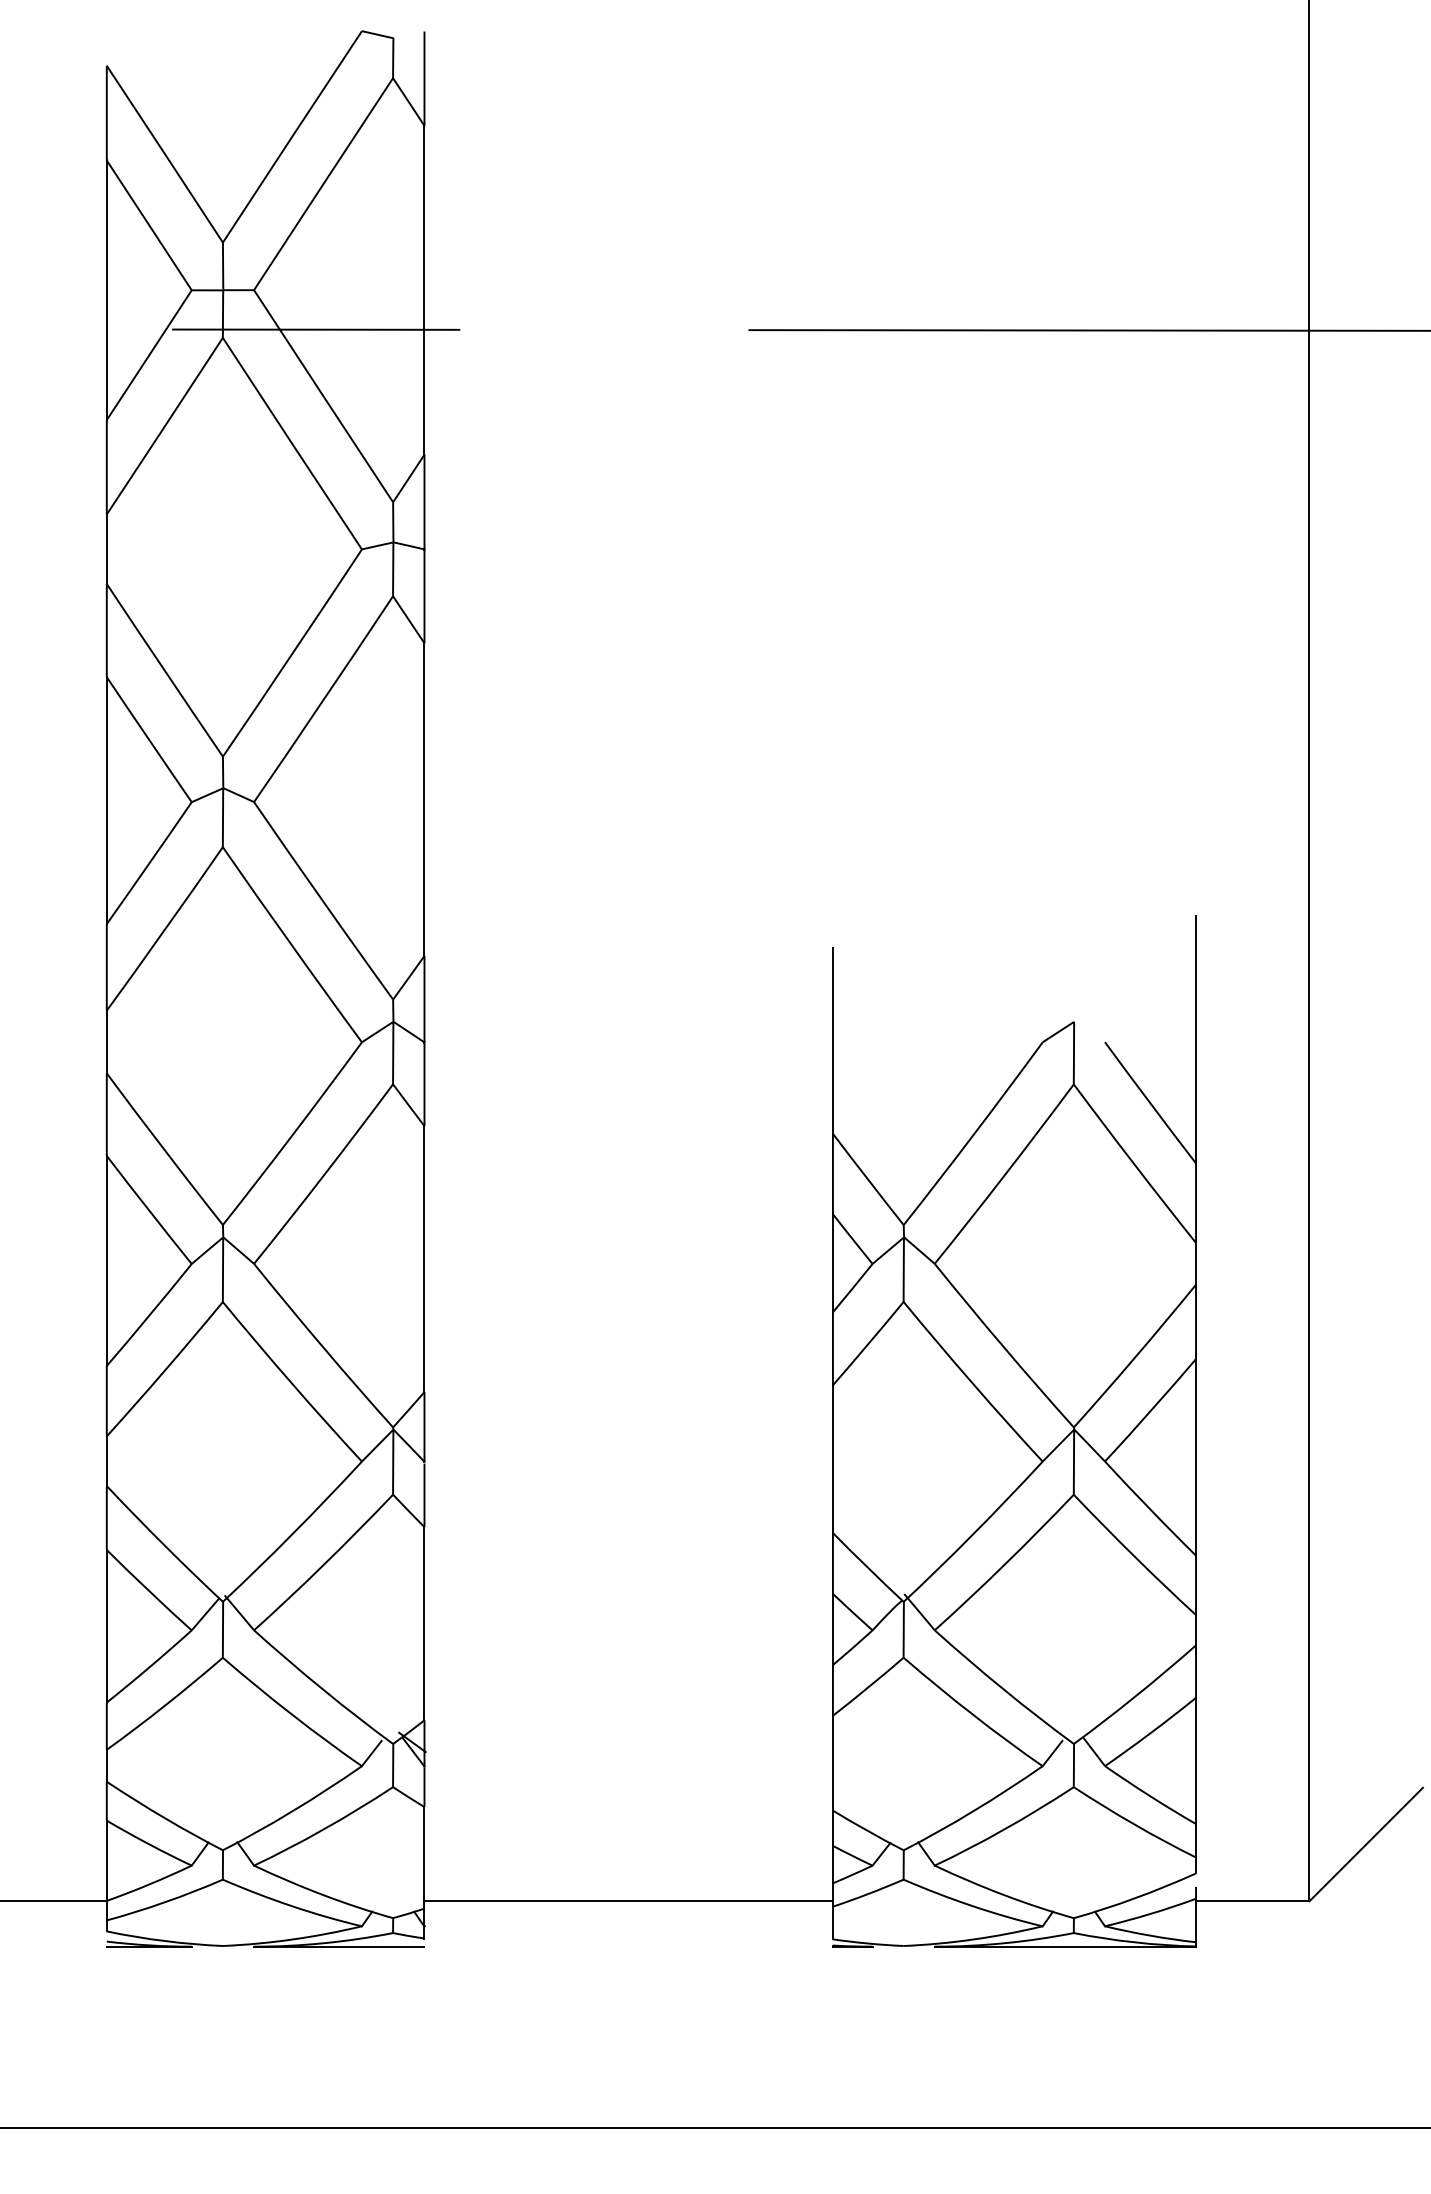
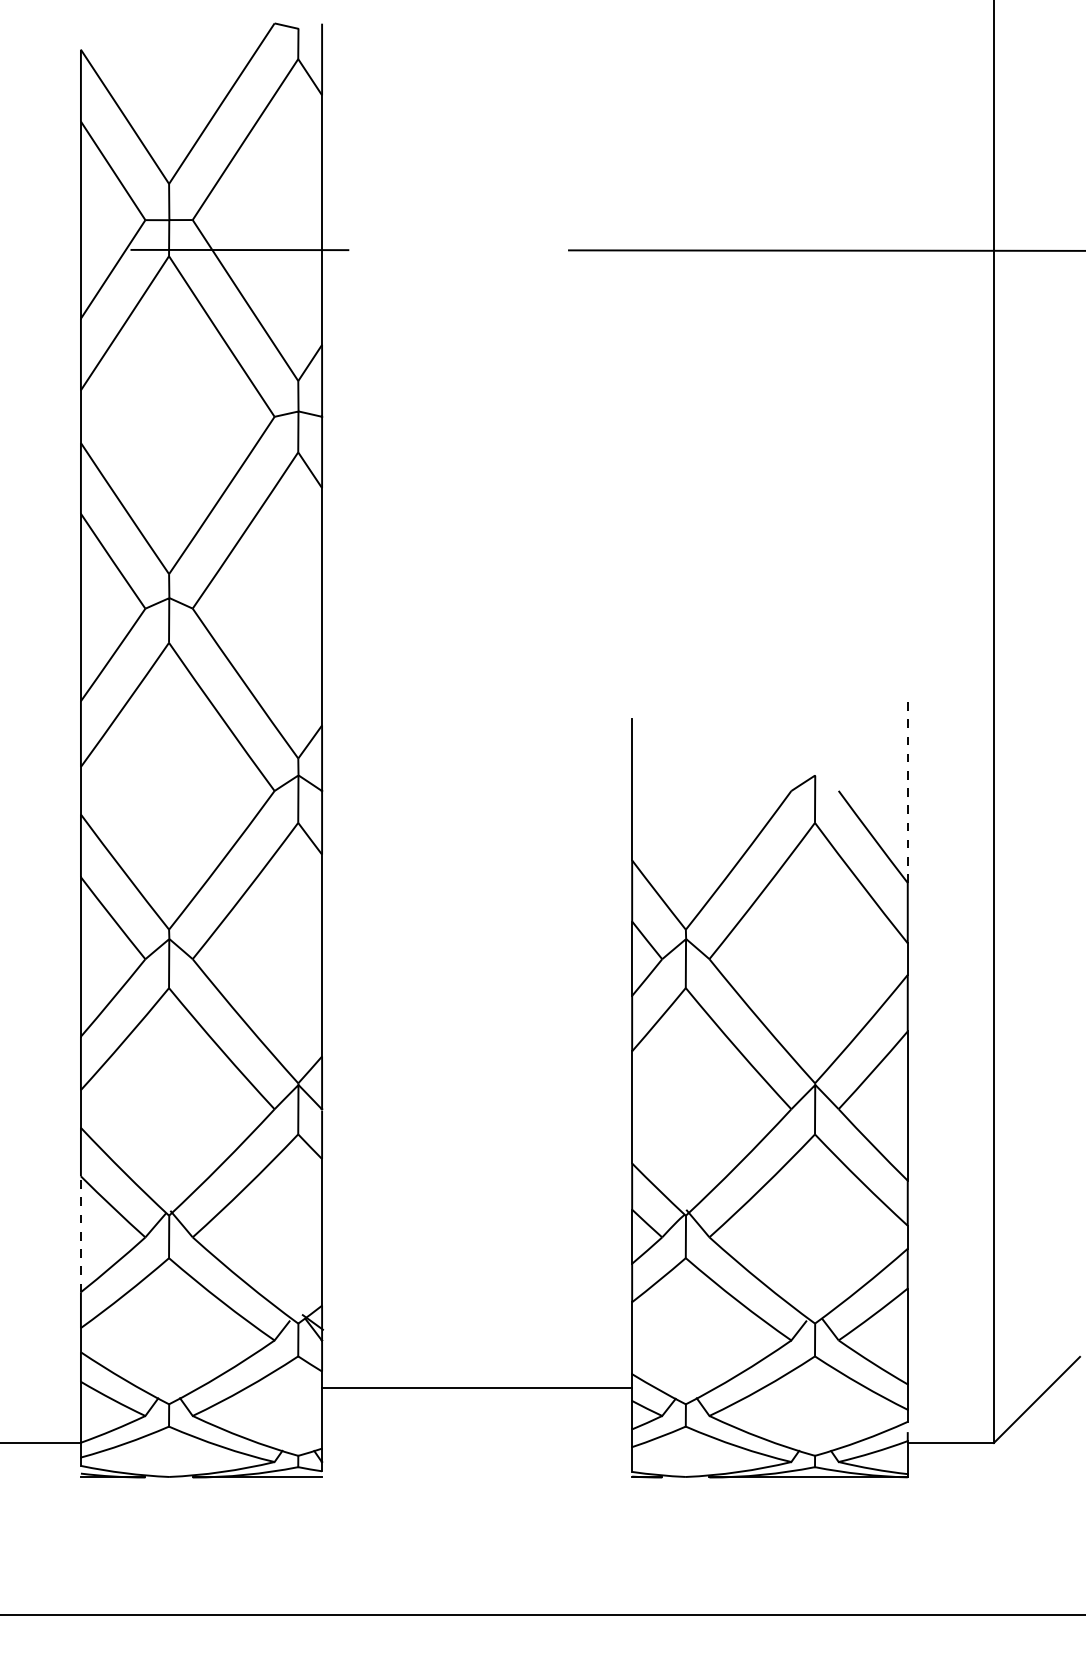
line: (1196, 1039) -> (908, 788), solid -> dashed
line: (106, 1625) -> (80, 1233), solid -> dashed
line: (628, 1901) -> (476, 1387), moved

